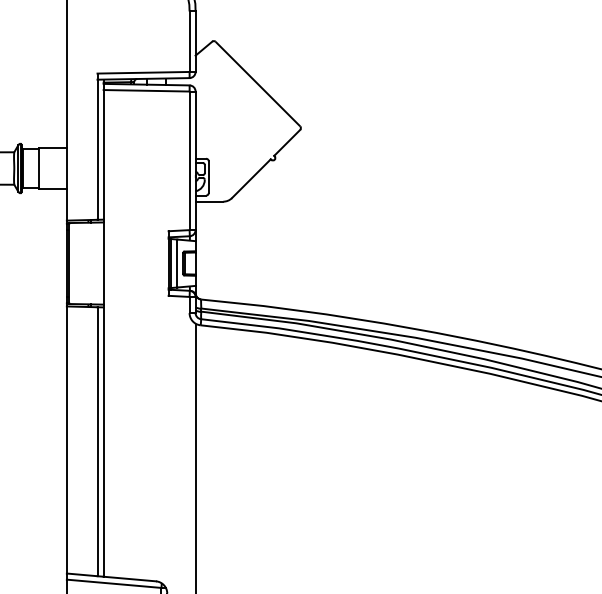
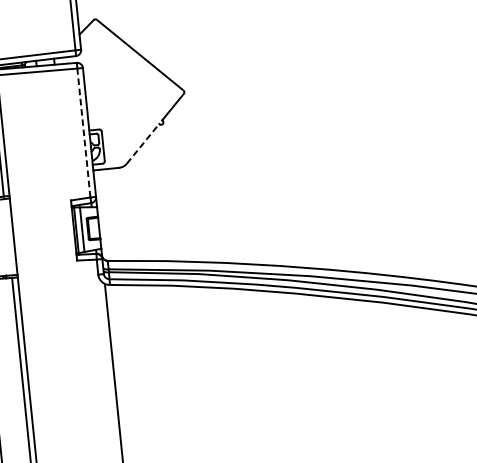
line: (189, 160) -> (83, 132), solid -> dashed
line: (251, 178) -> (143, 143), solid -> dashed

